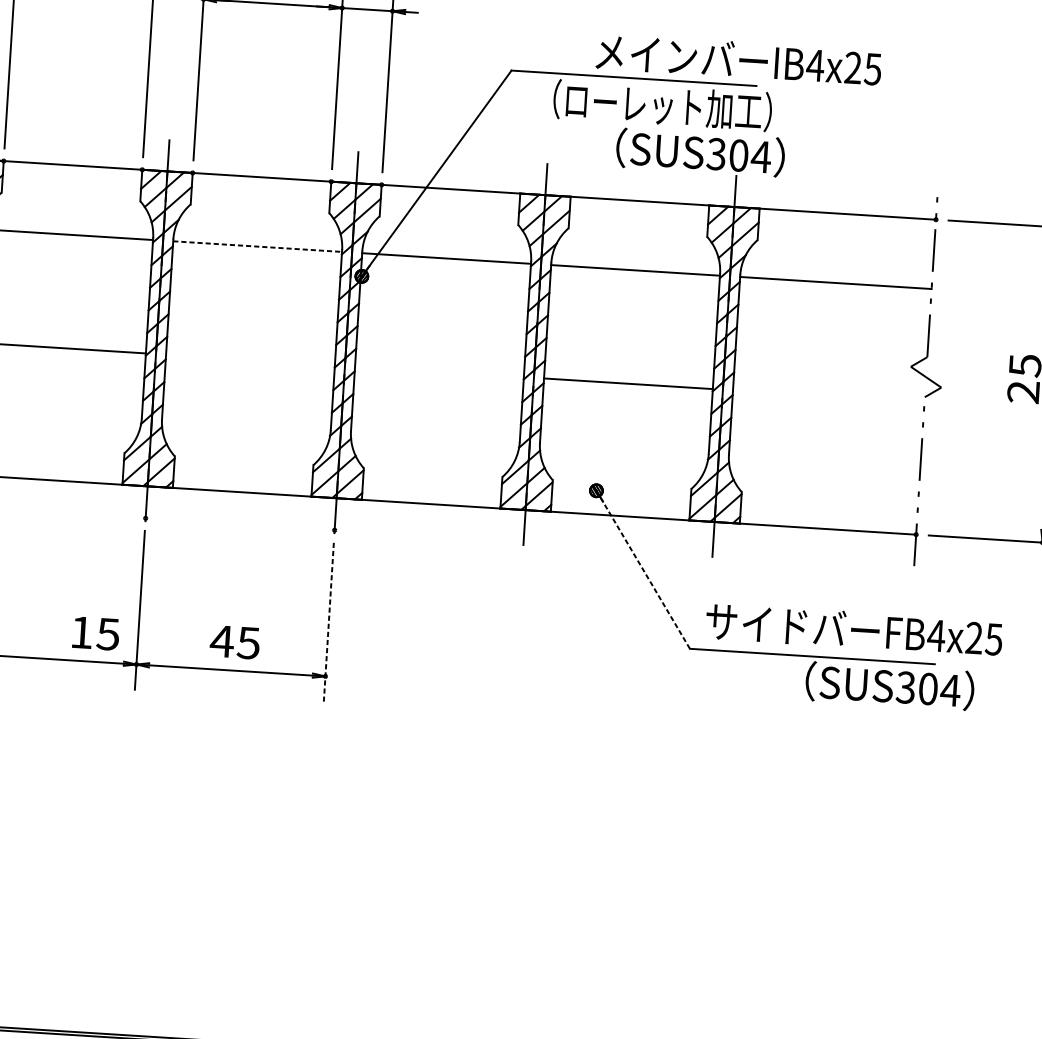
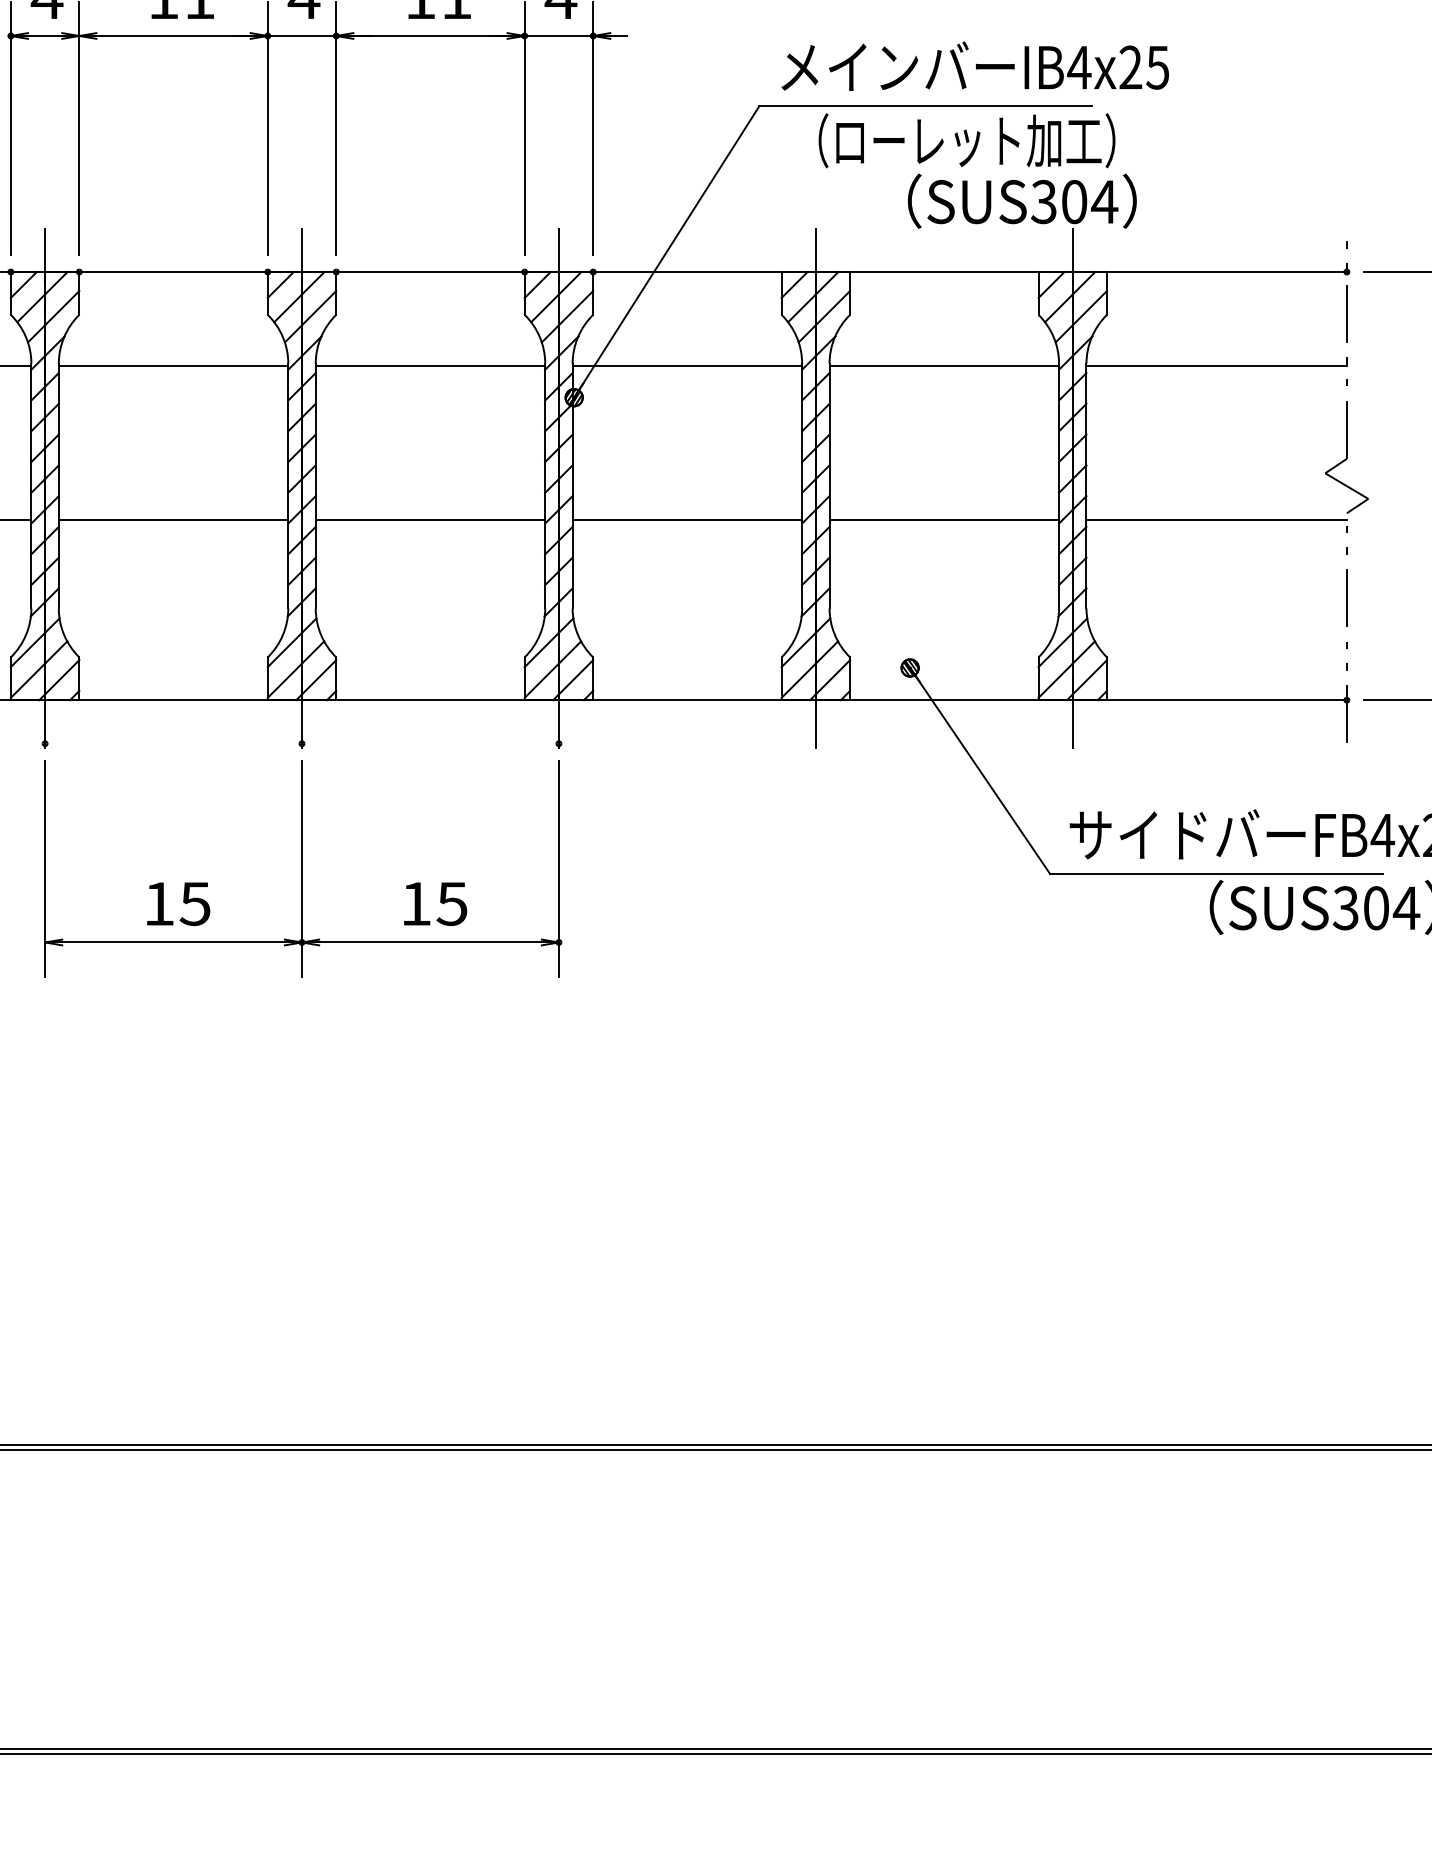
text: (738, 59) -> (974, 65), moved
line: (257, 246) -> (430, 366), dashed -> solid
line: (250, 360) -> (430, 520), added
line: (439, 371) -> (687, 520), added
line: (828, 396) -> (1216, 520), added
line: (644, 570) -> (981, 772), dashed -> solid
line: (328, 621) -> (558, 868), dashed -> solid
text: (95, 633) -> (178, 903), moved
text: (221, 641) -> (415, 903), 45 -> 15

